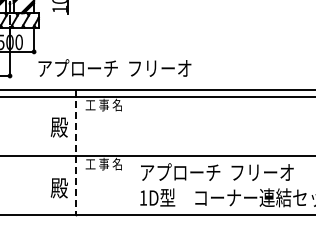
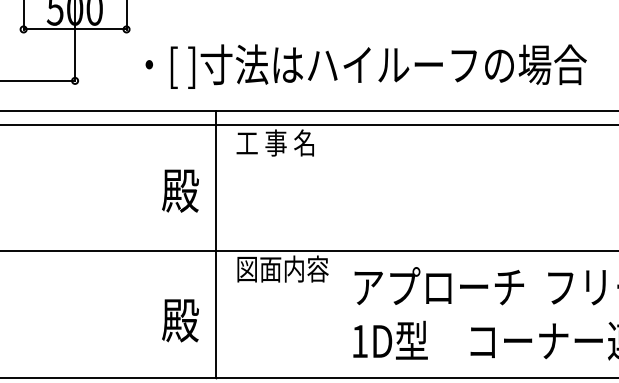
text: (143, 68) -> (360, 64), アプローチ  フリーオ -> ・[ ]寸法はハイルーフの場合
line: (76, 153) -> (217, 246), dashed -> solid
text: (106, 163) -> (281, 267), 工 事 名 -> 図面内容

